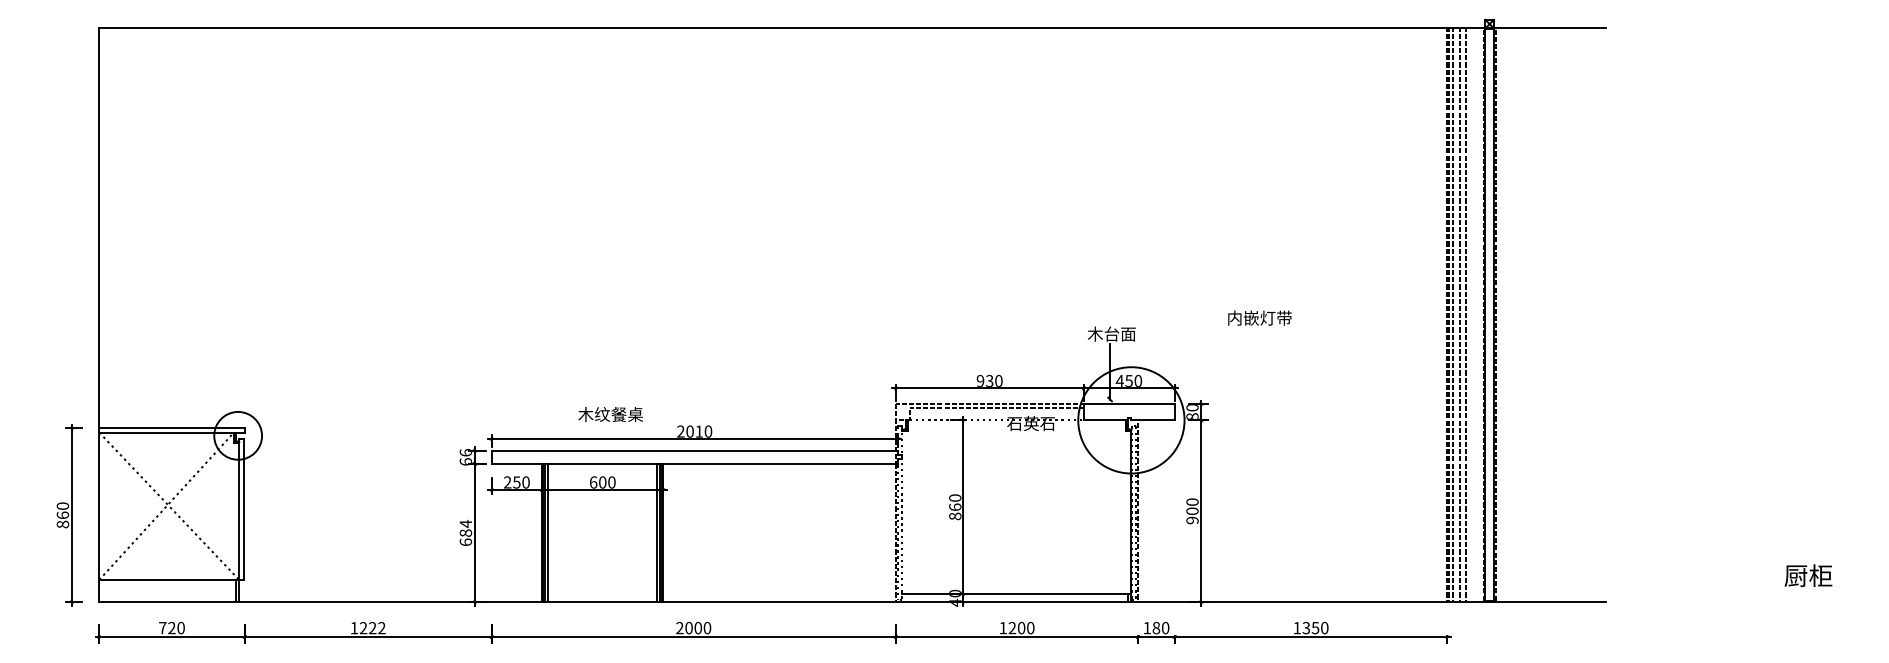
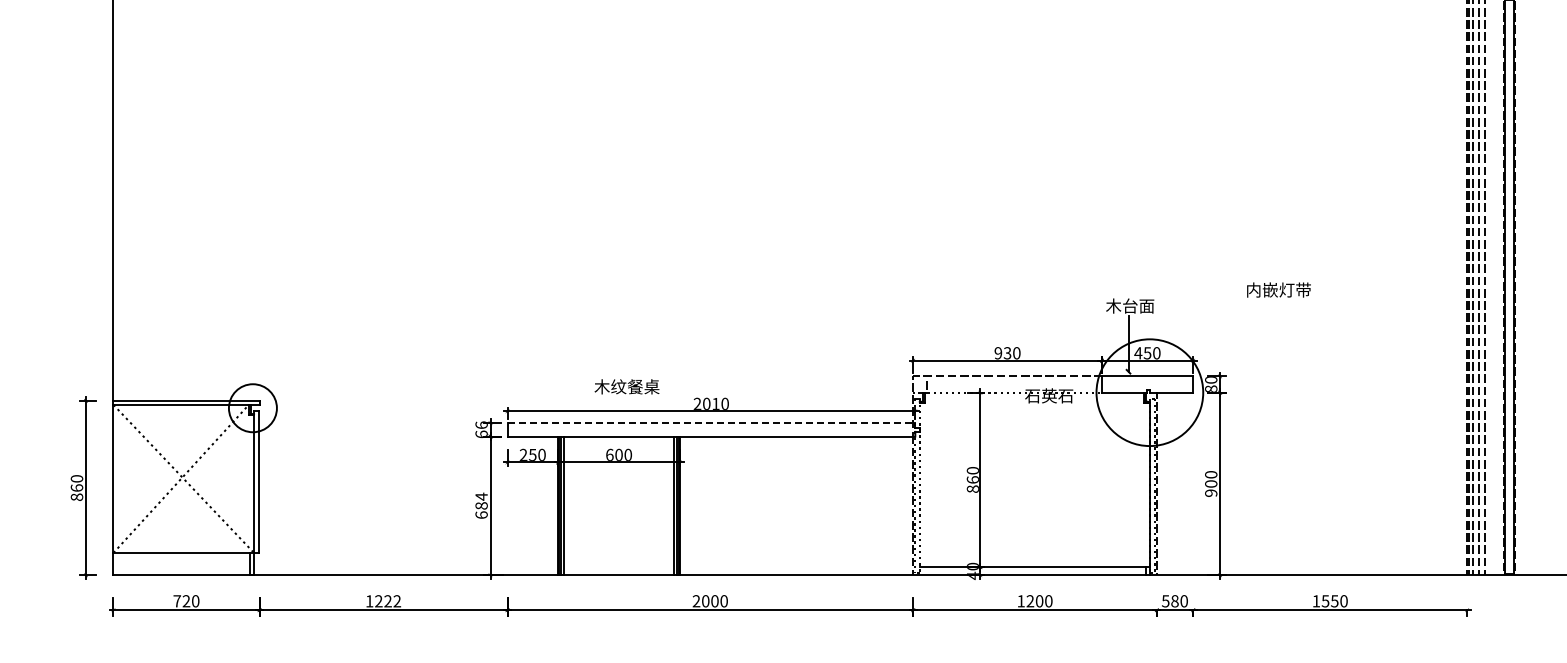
line: (996, 408) -> (1014, 380), removed
line: (695, 450) -> (712, 422), solid -> dashed
text: (1306, 627) -> (1325, 600), 1350 -> 1550
text: (1146, 628) -> (1165, 601), 180 -> 580

